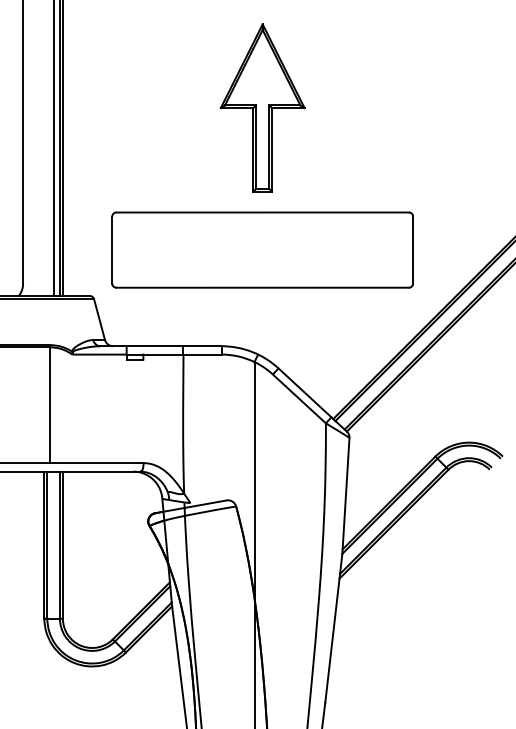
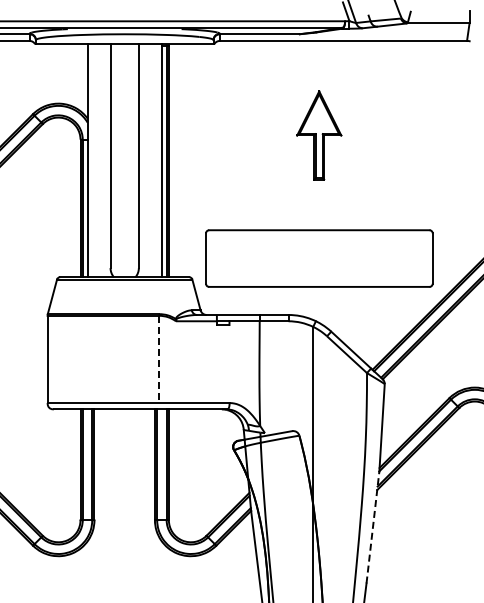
part: (261, 107) -> (318, 135), size x0.7
part: (262, 250) -> (319, 258), moved
line: (50, 405) -> (159, 359), solid -> dashed
line: (334, 627) -> (373, 526), solid -> dashed

